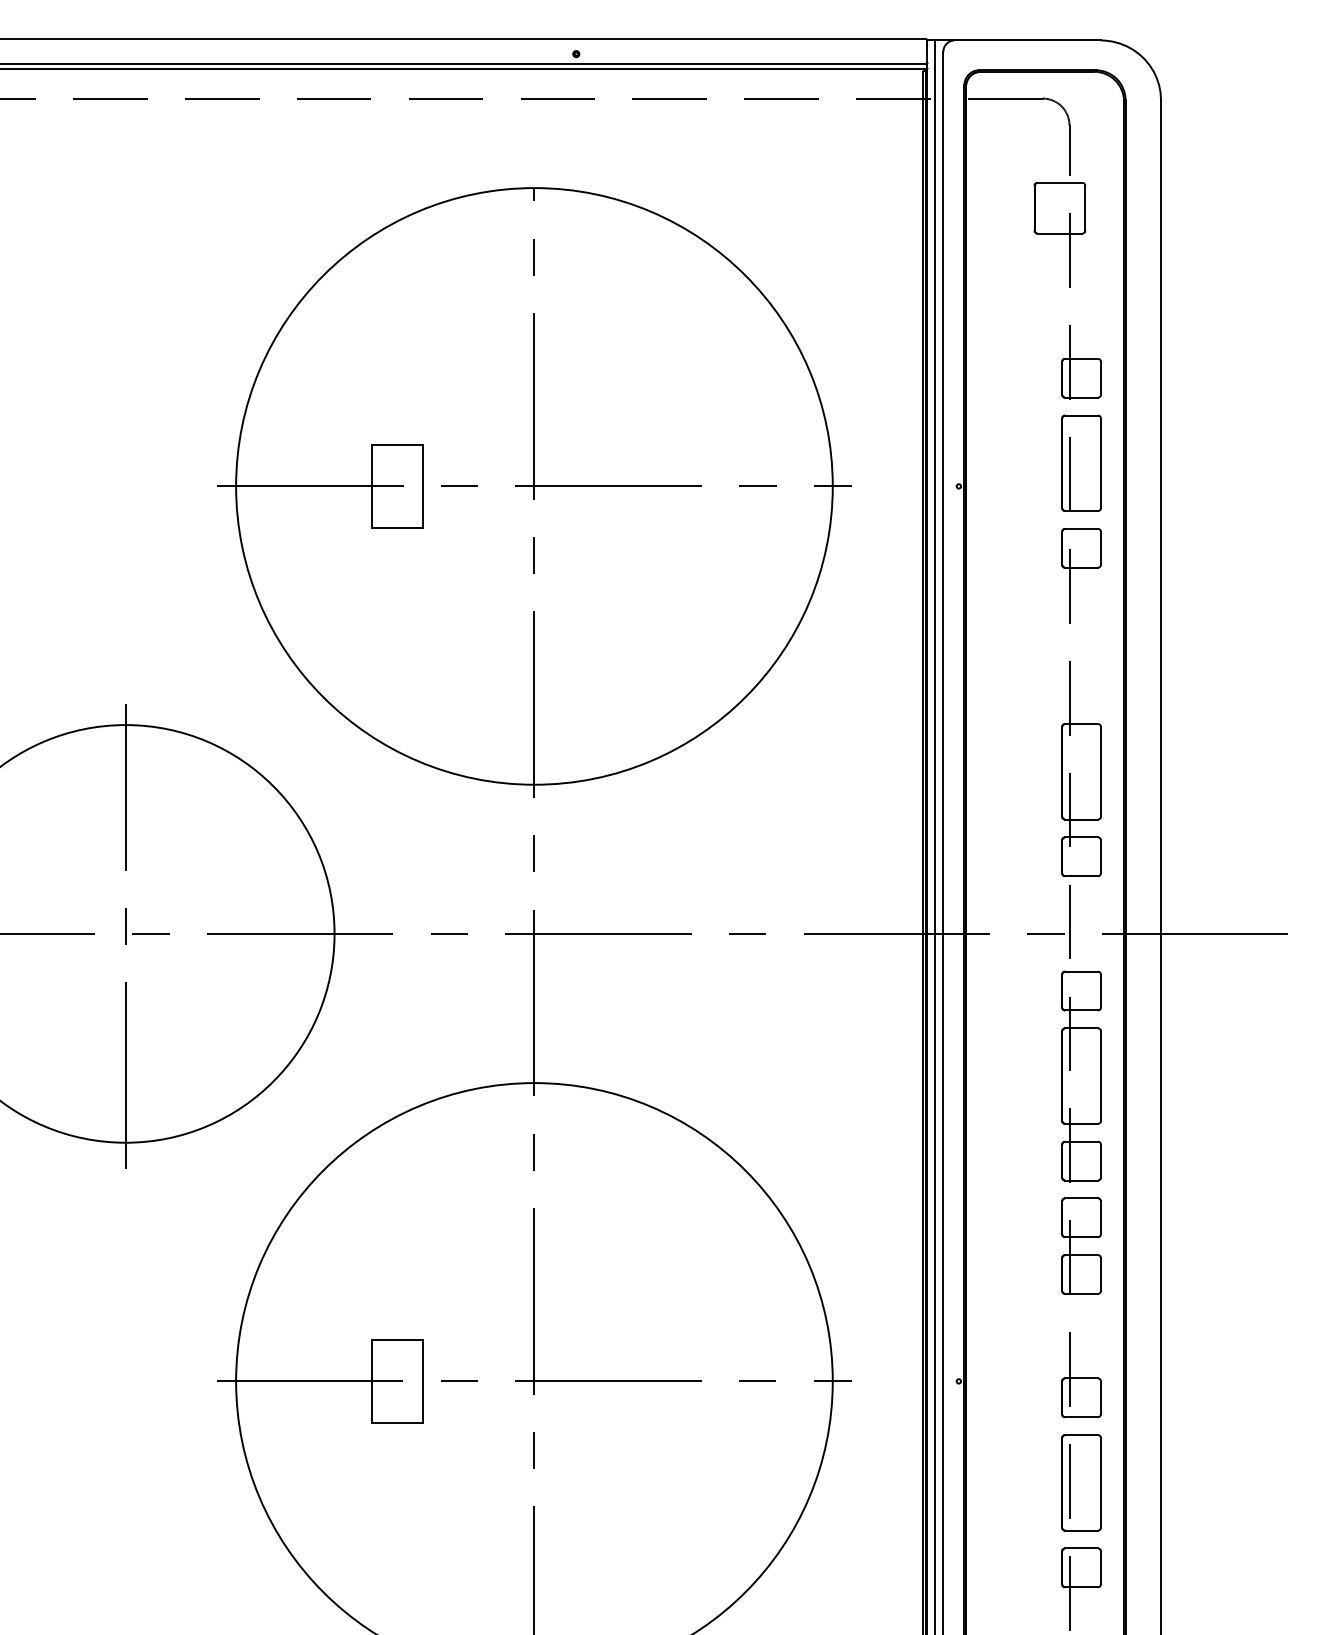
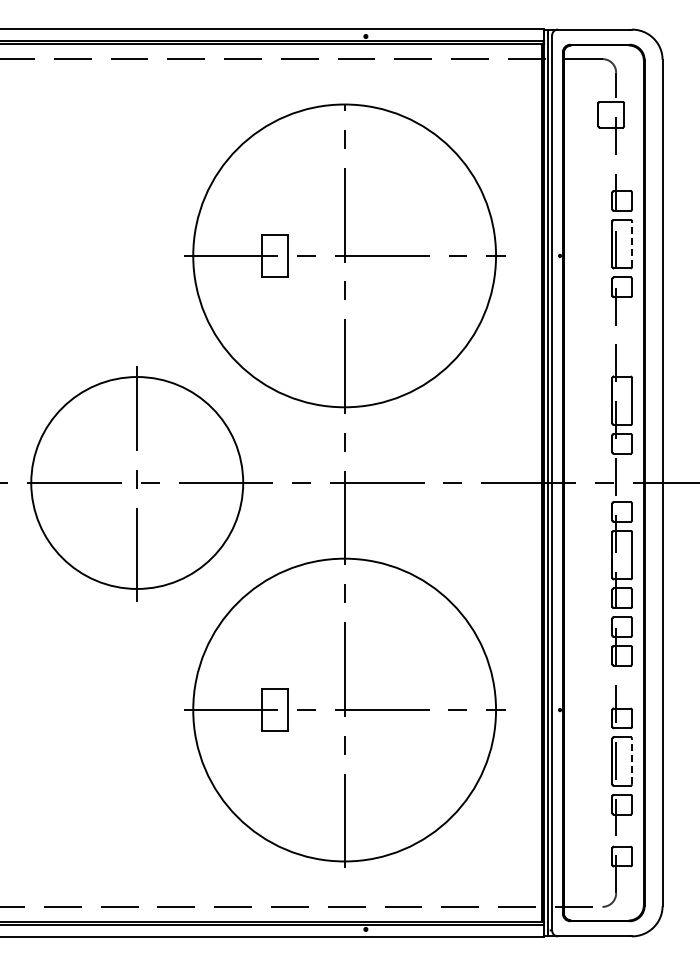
line: (1101, 463) -> (632, 244), solid -> dashed
line: (1101, 1482) -> (632, 761), solid -> dashed

